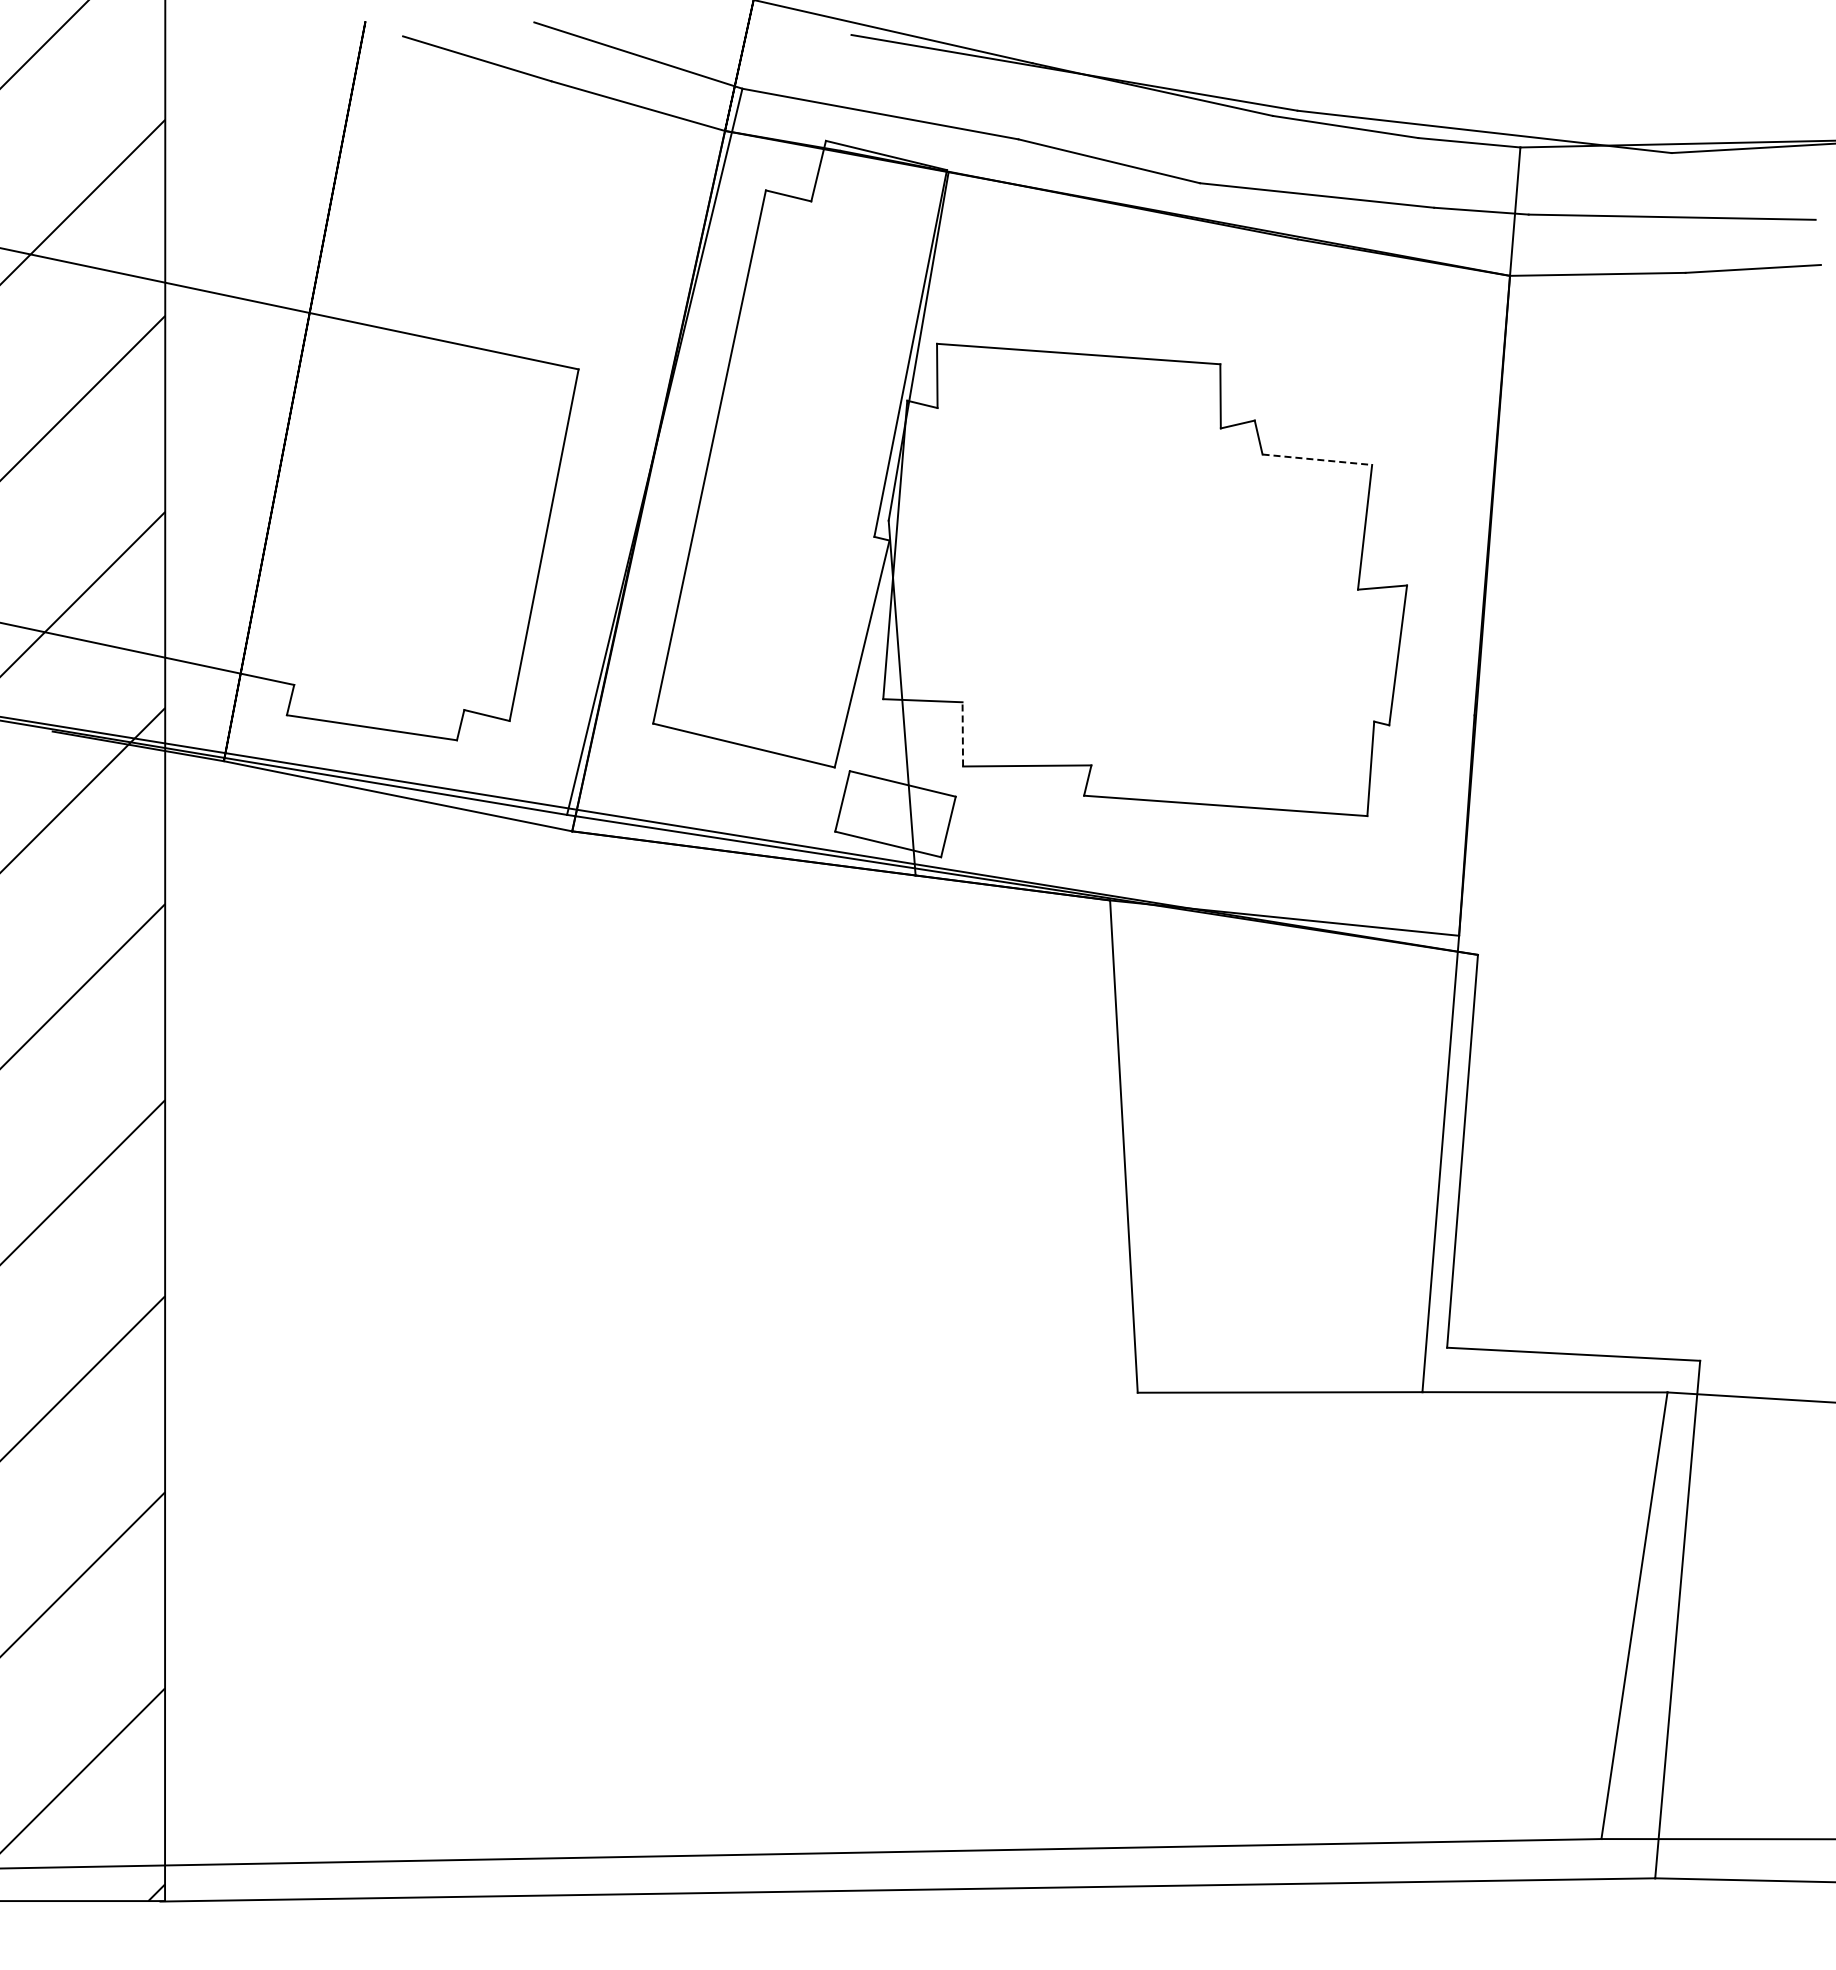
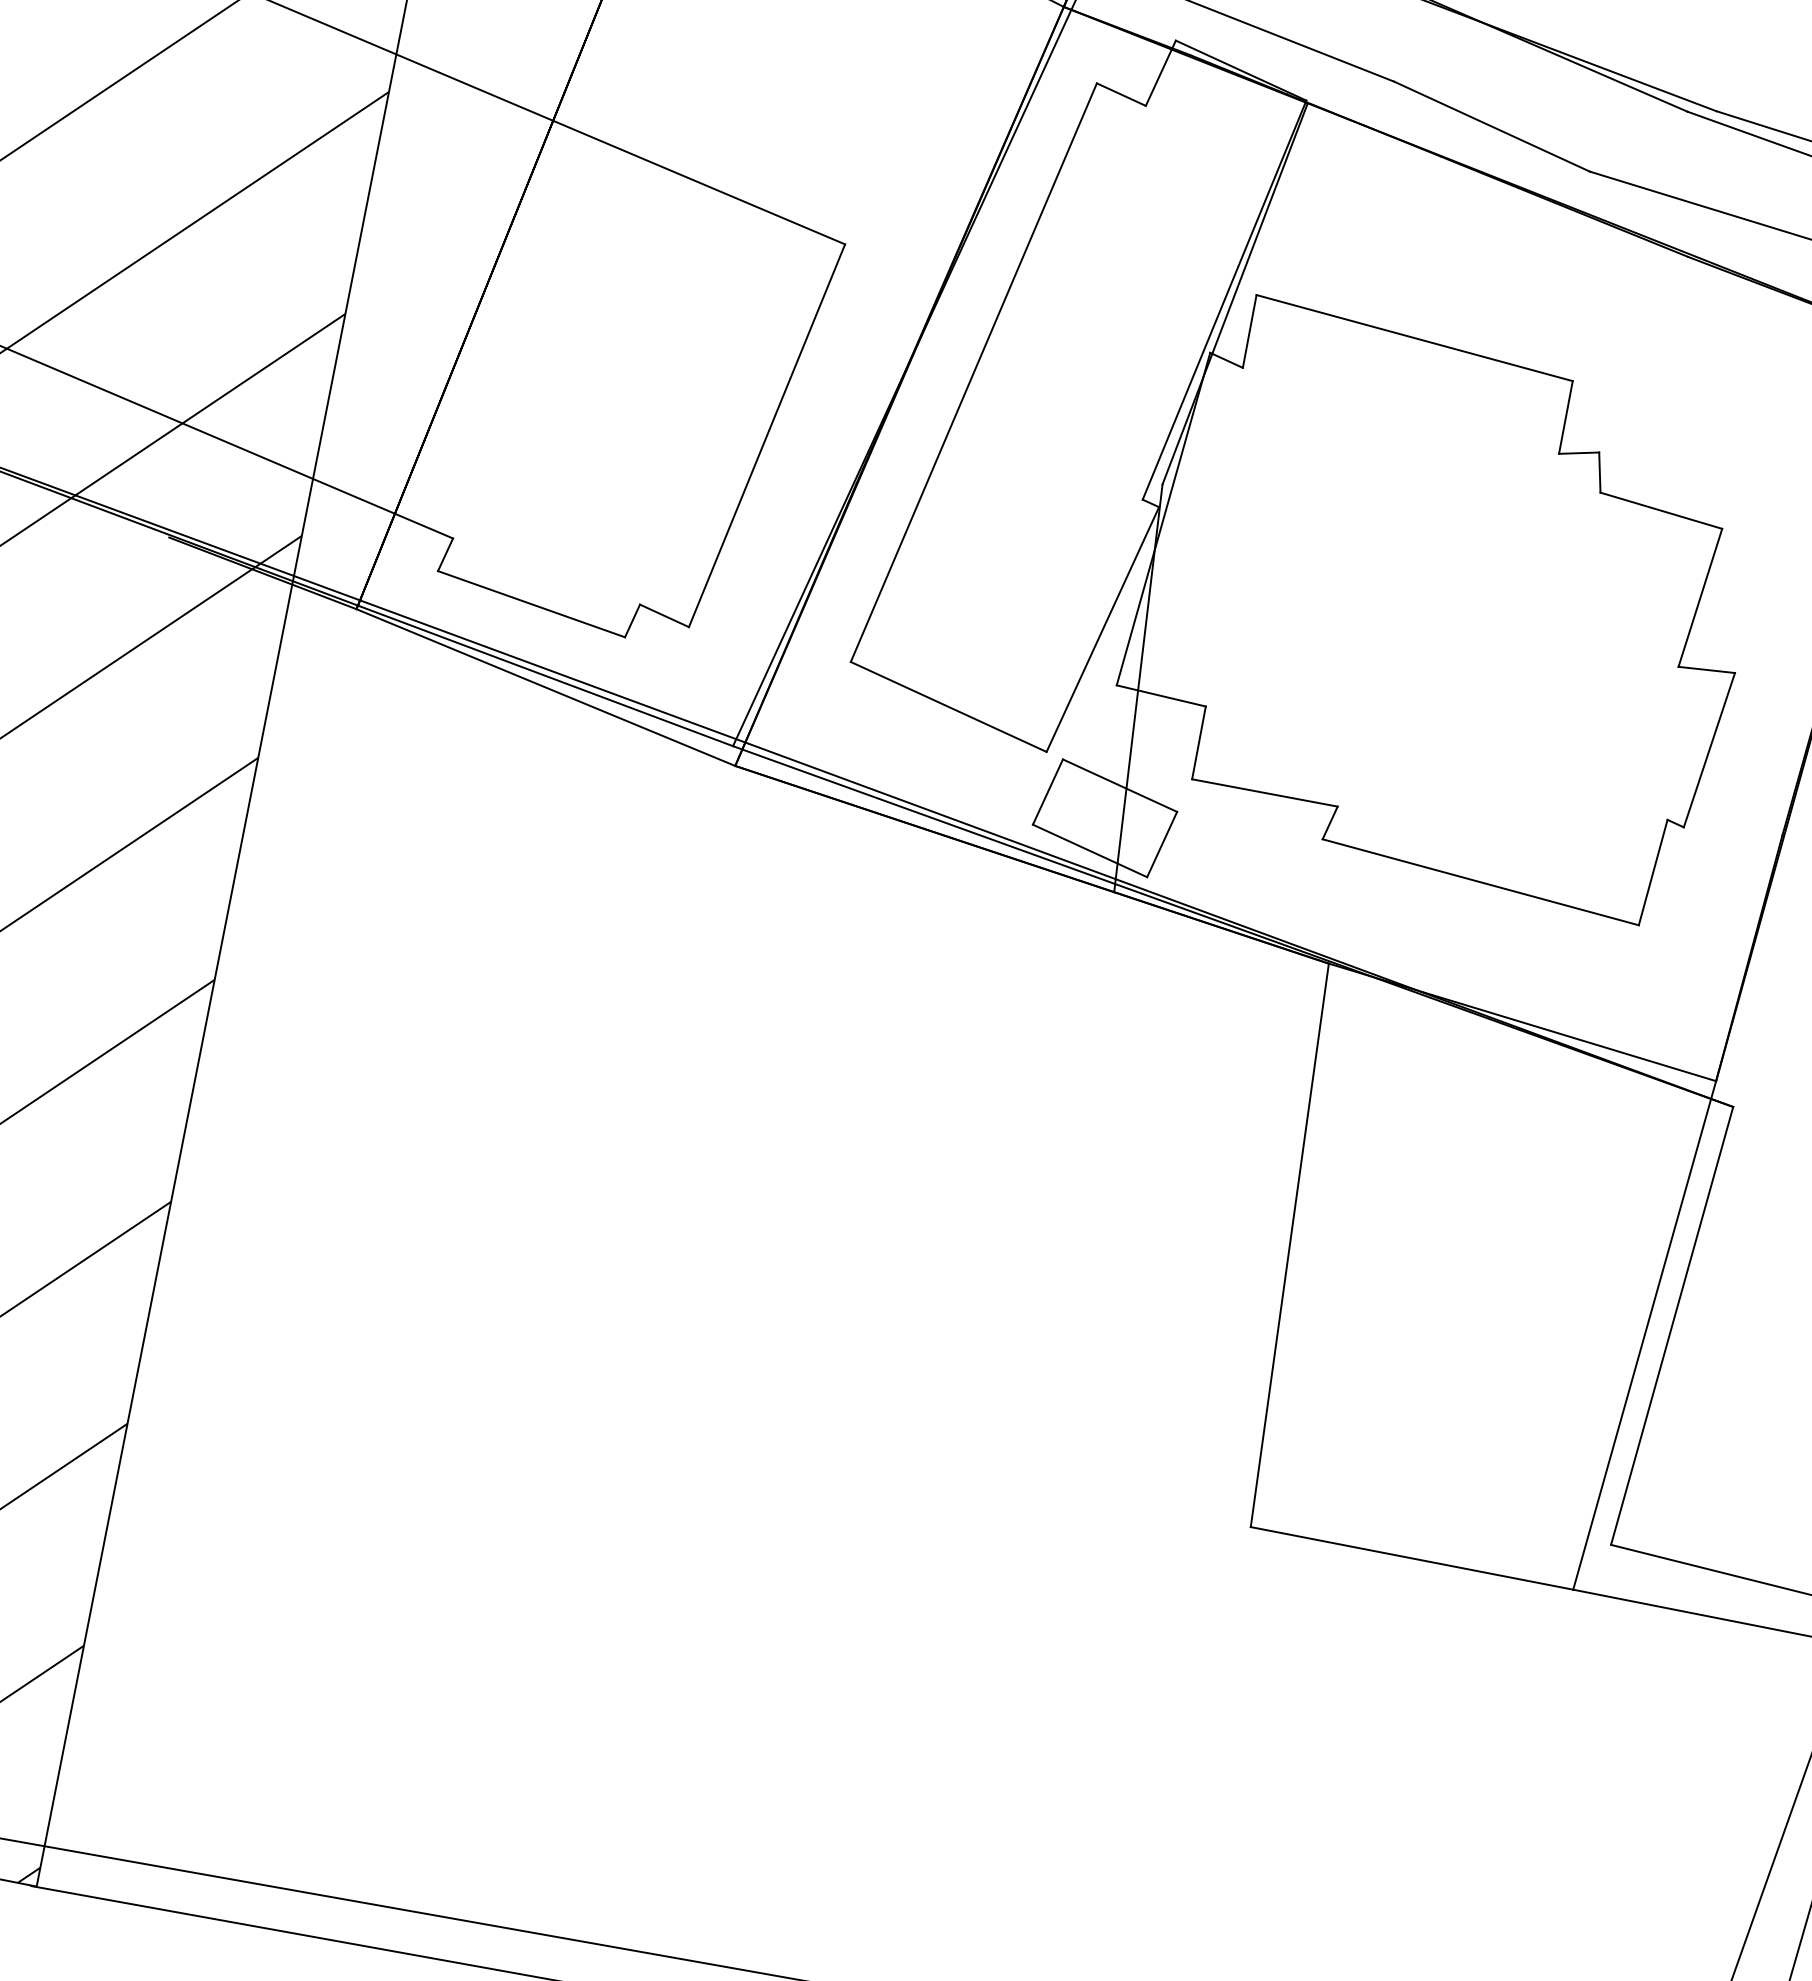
line: (1317, 459) -> (1661, 510), dashed -> solid
line: (962, 733) -> (1198, 741), dashed -> solid

